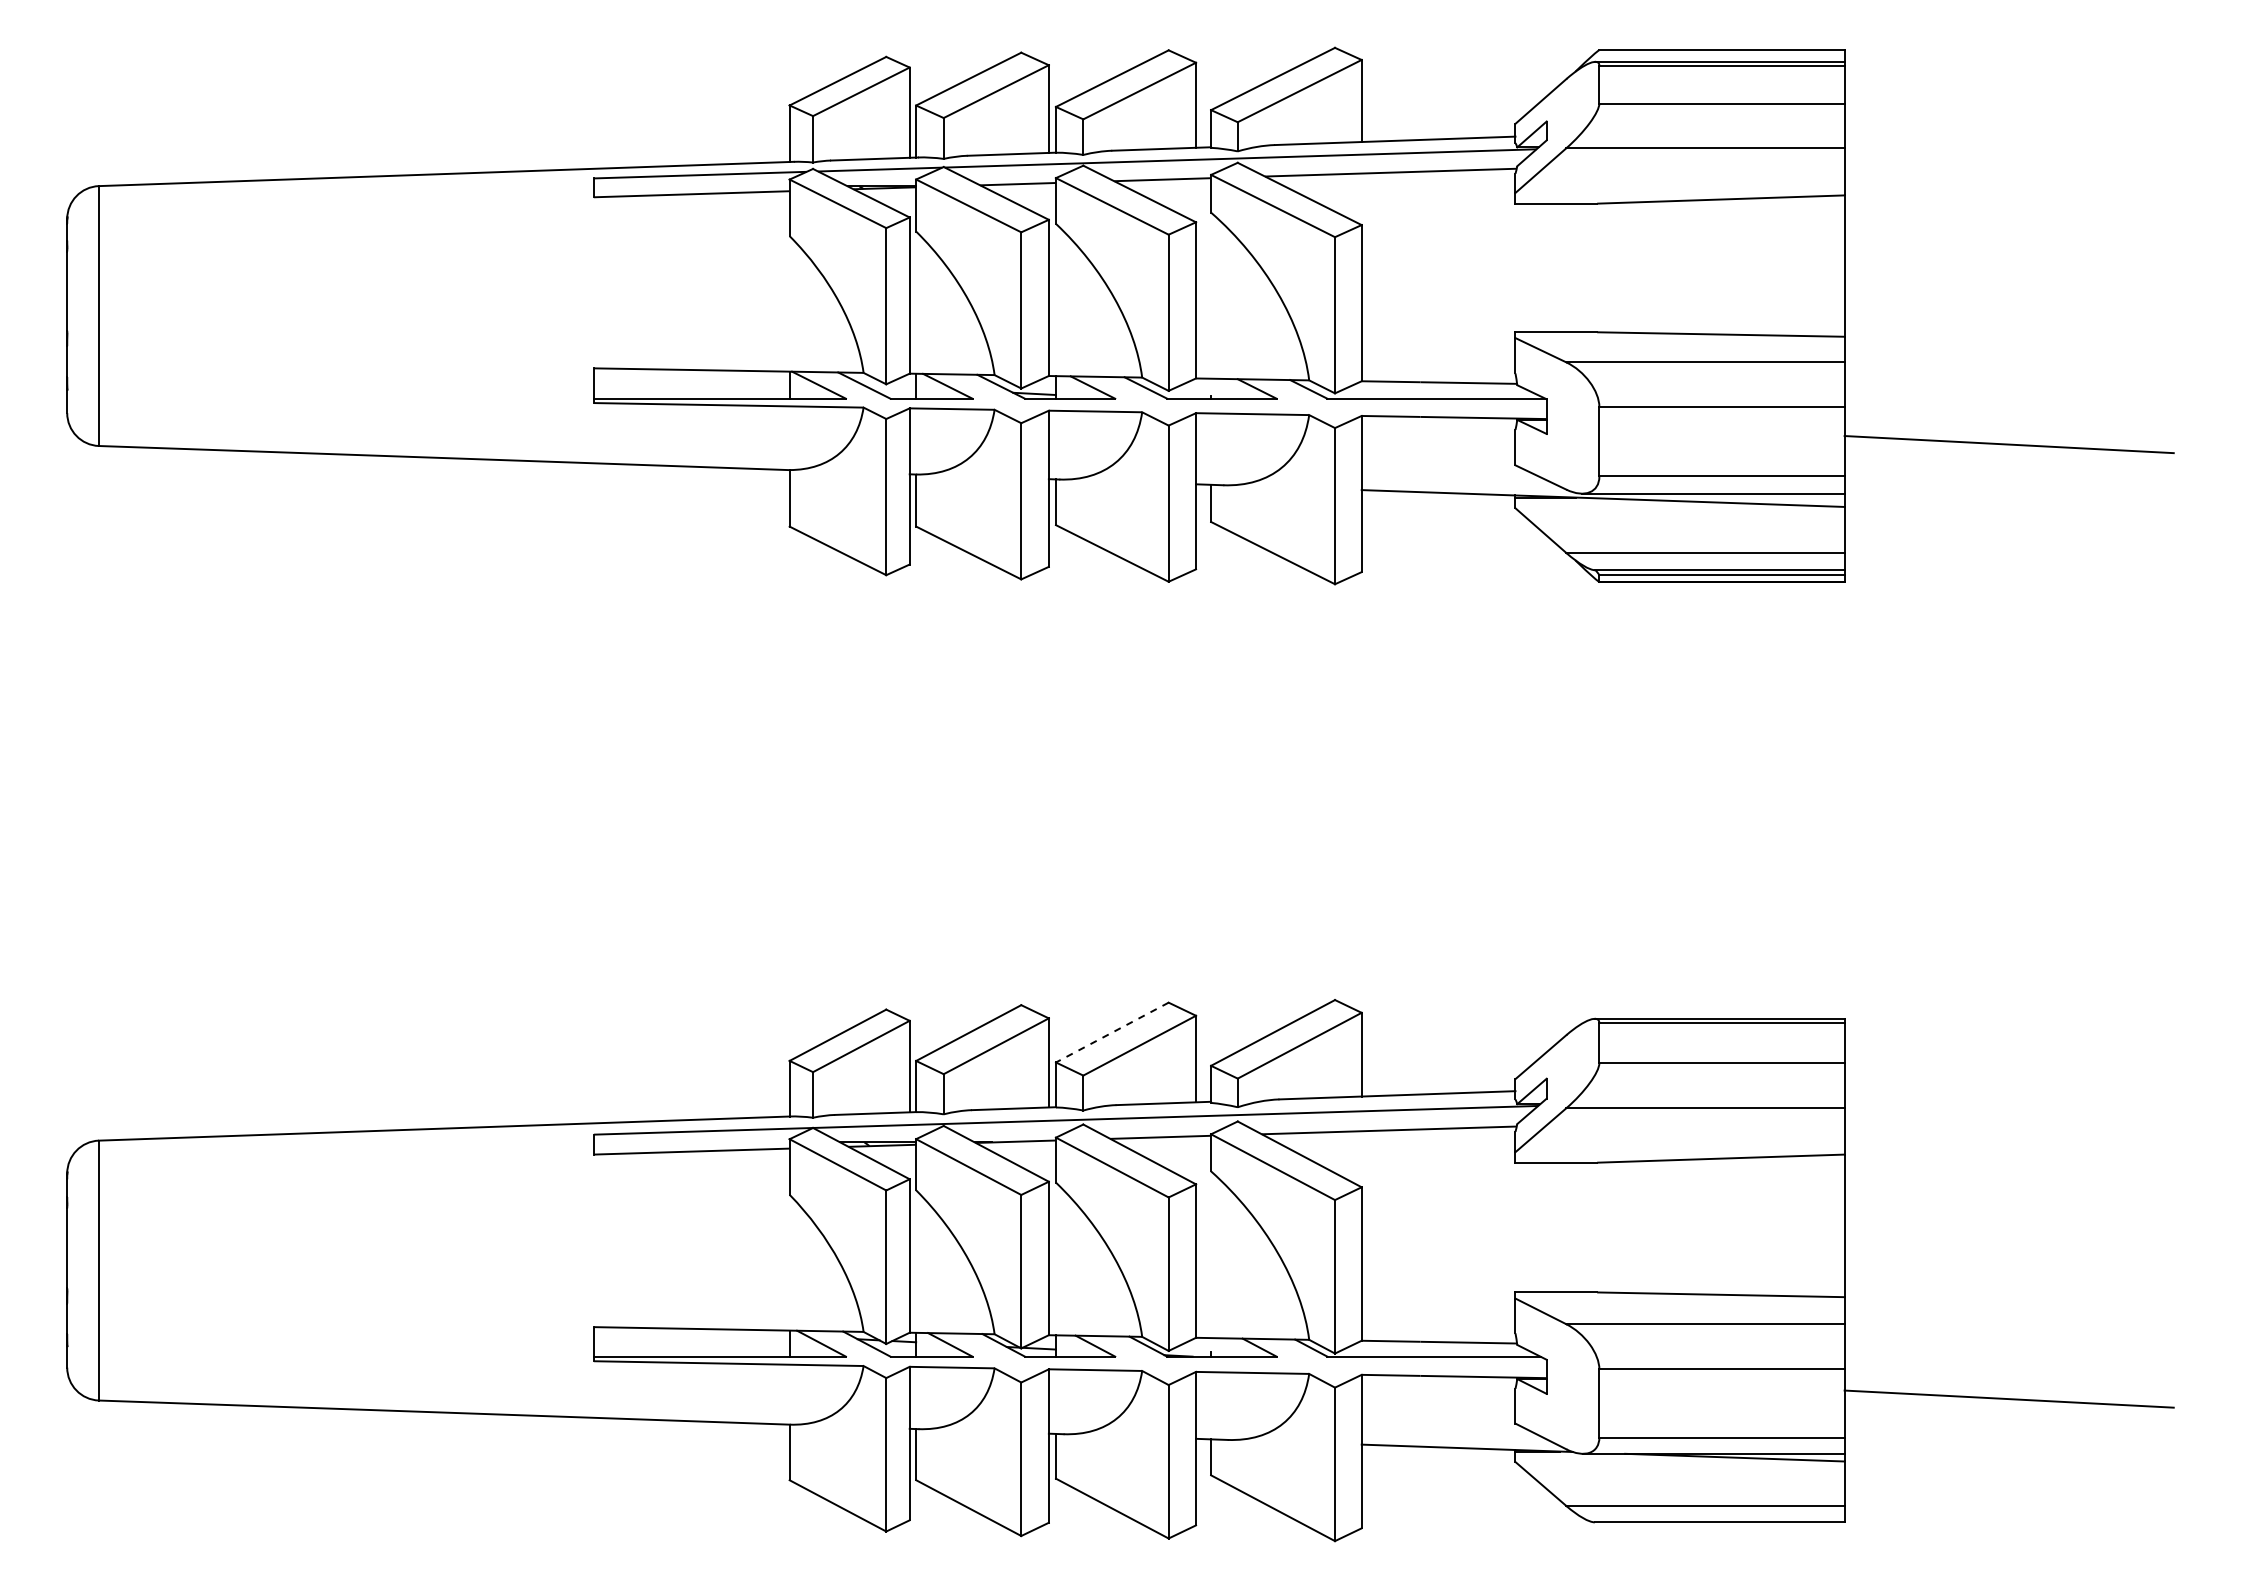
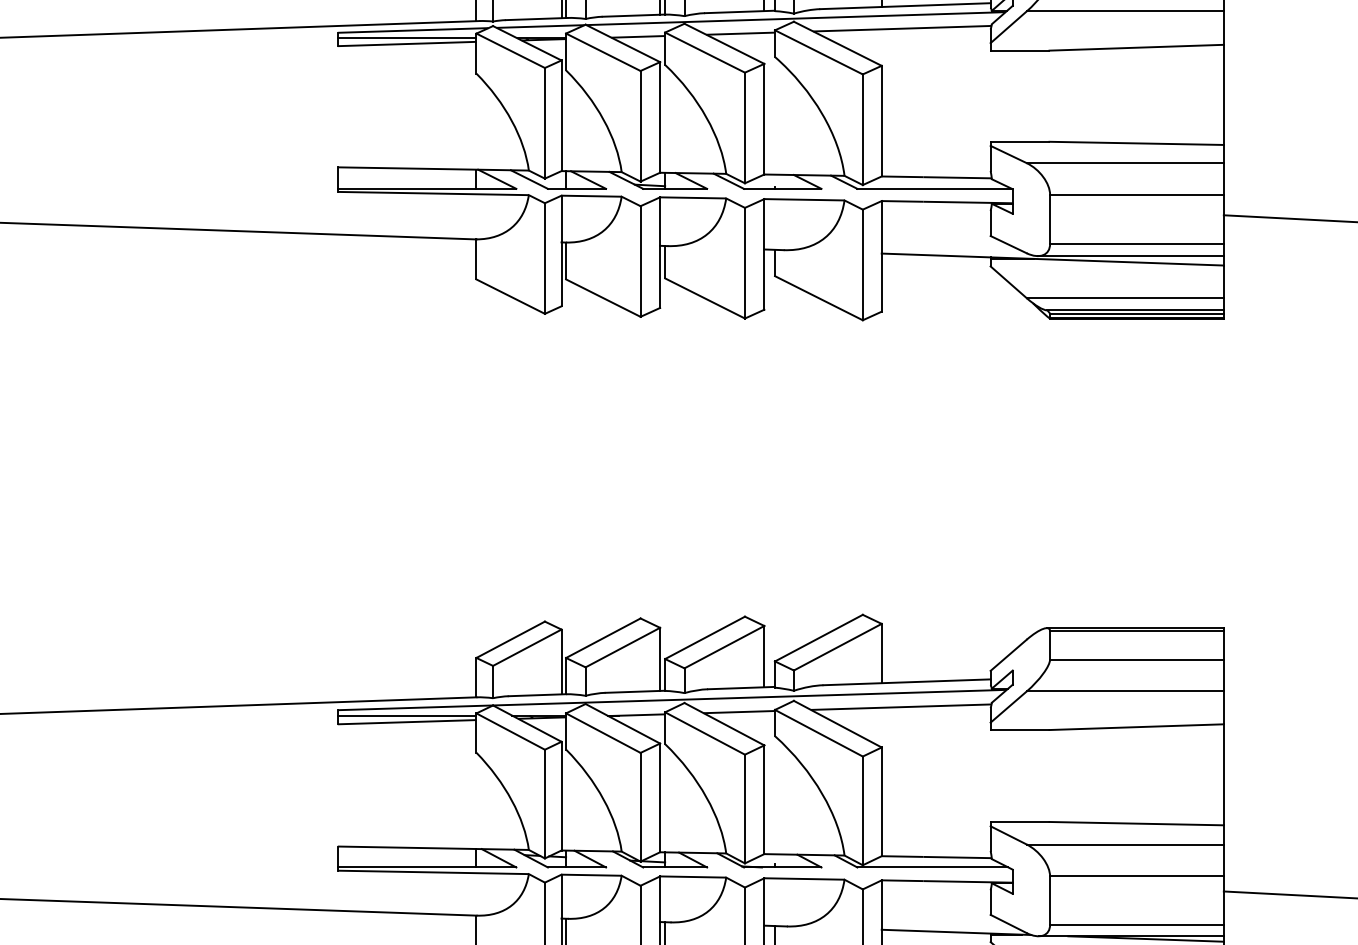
line: (691, 186) -> (406, 38), added
line: (1112, 1032) -> (705, 637), dashed -> solid
line: (691, 1142) -> (406, 715), added

